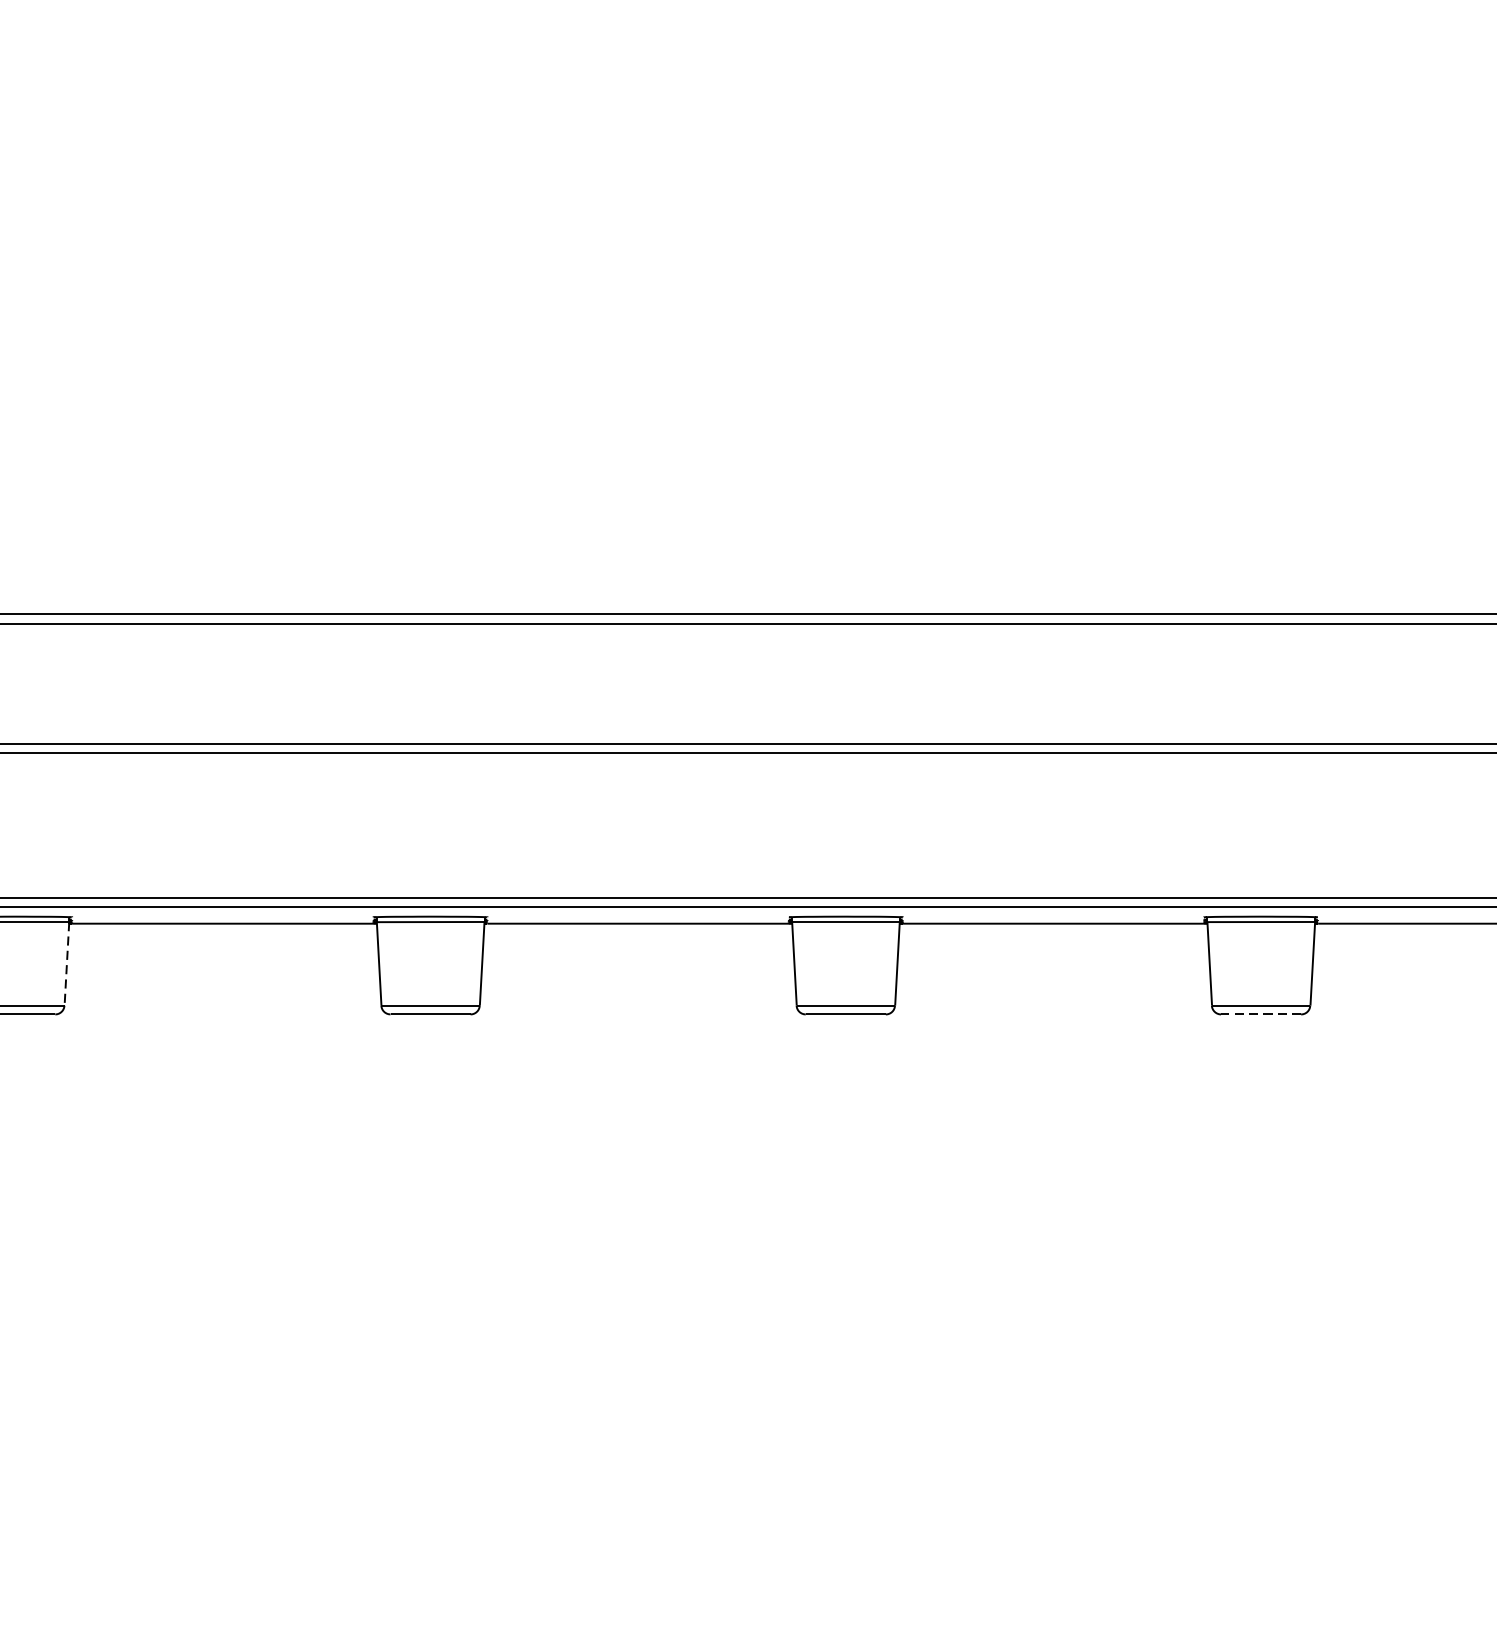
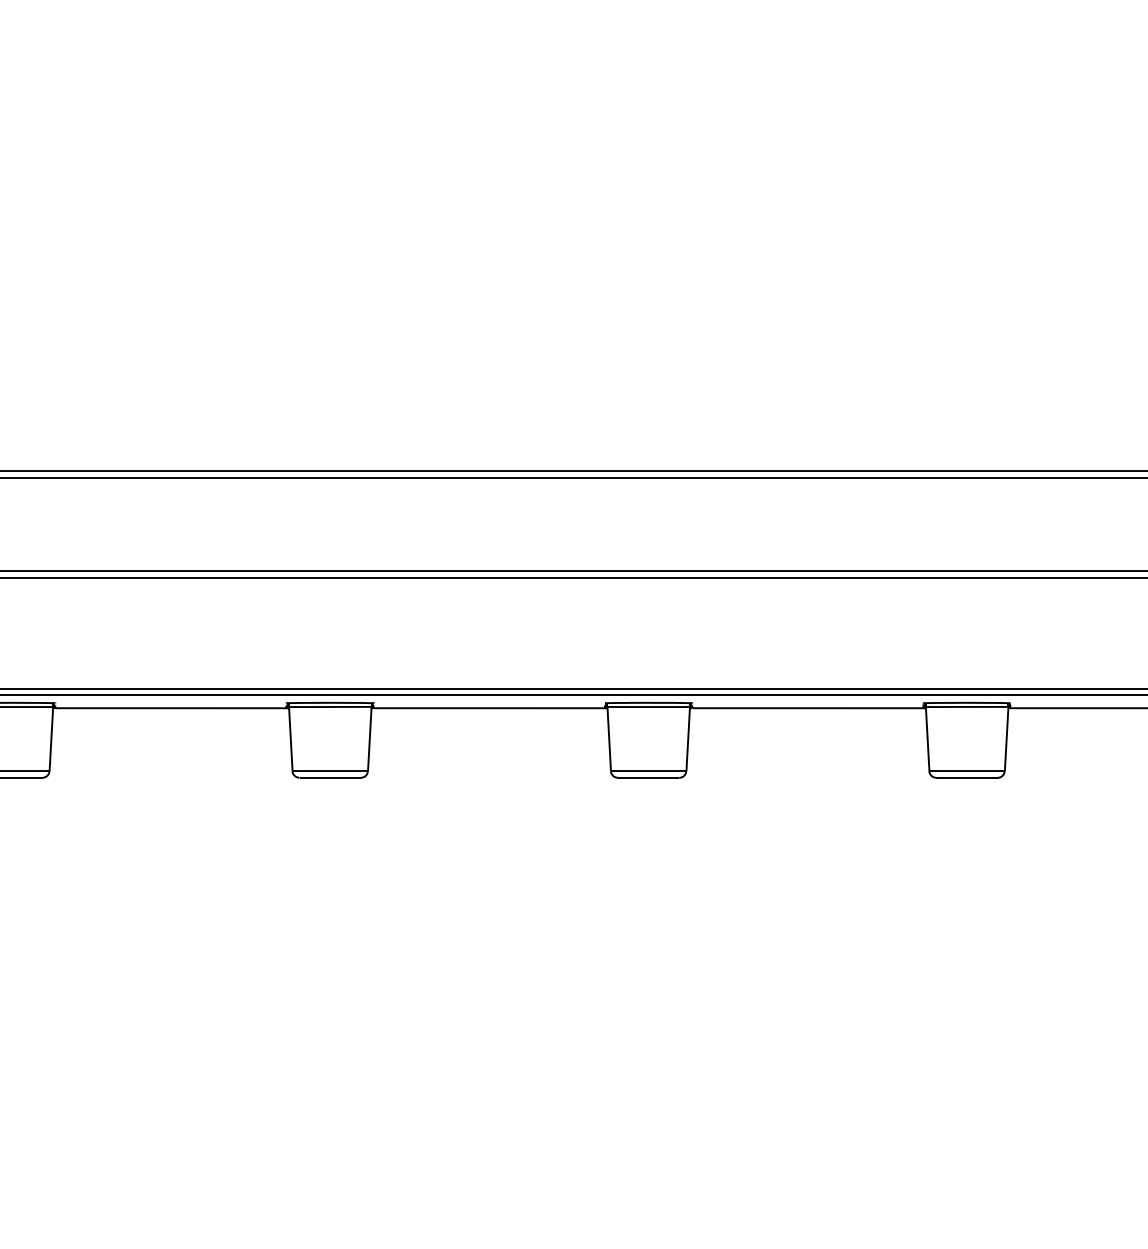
line: (67, 964) -> (51, 739), dashed -> solid
line: (1261, 1014) -> (967, 777), dashed -> solid

